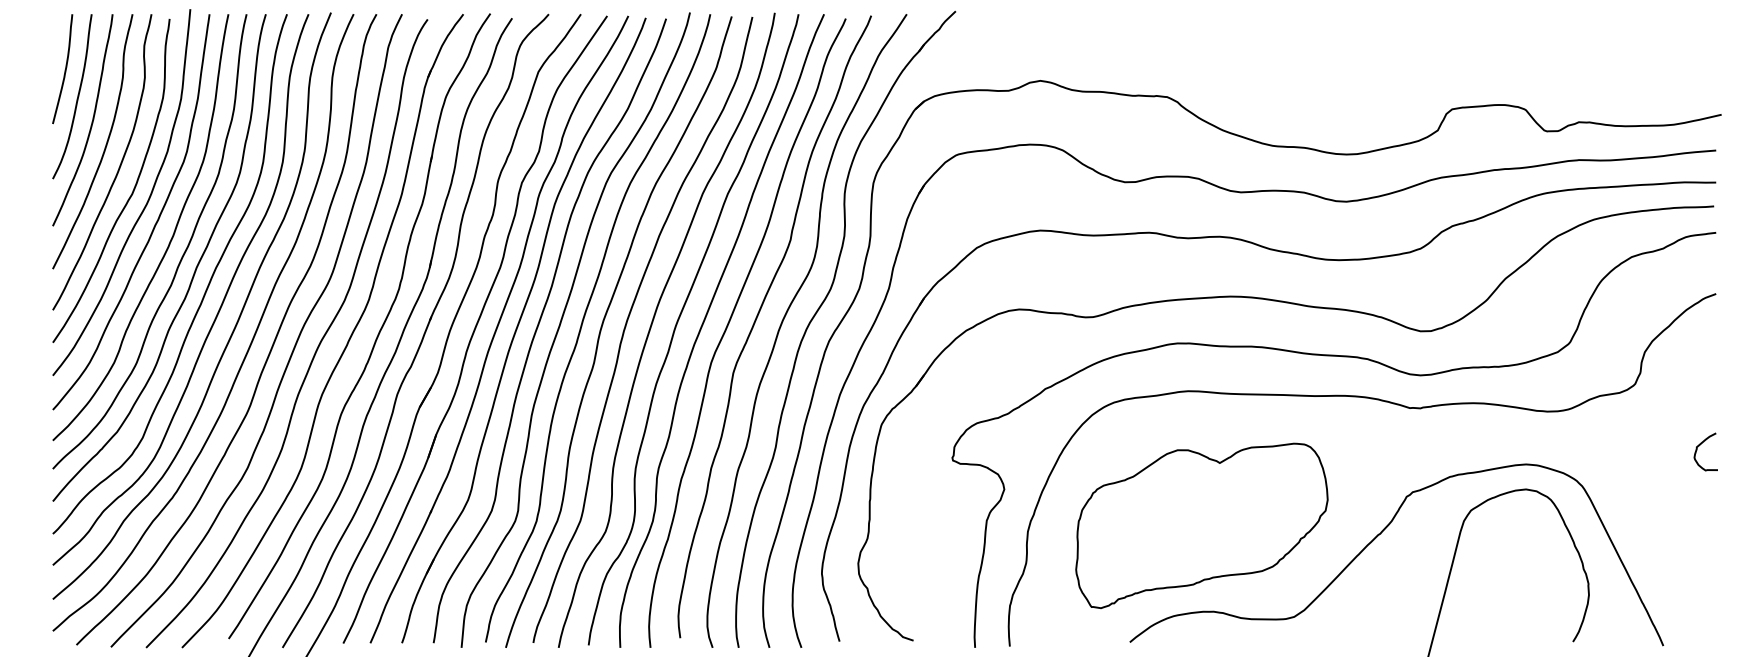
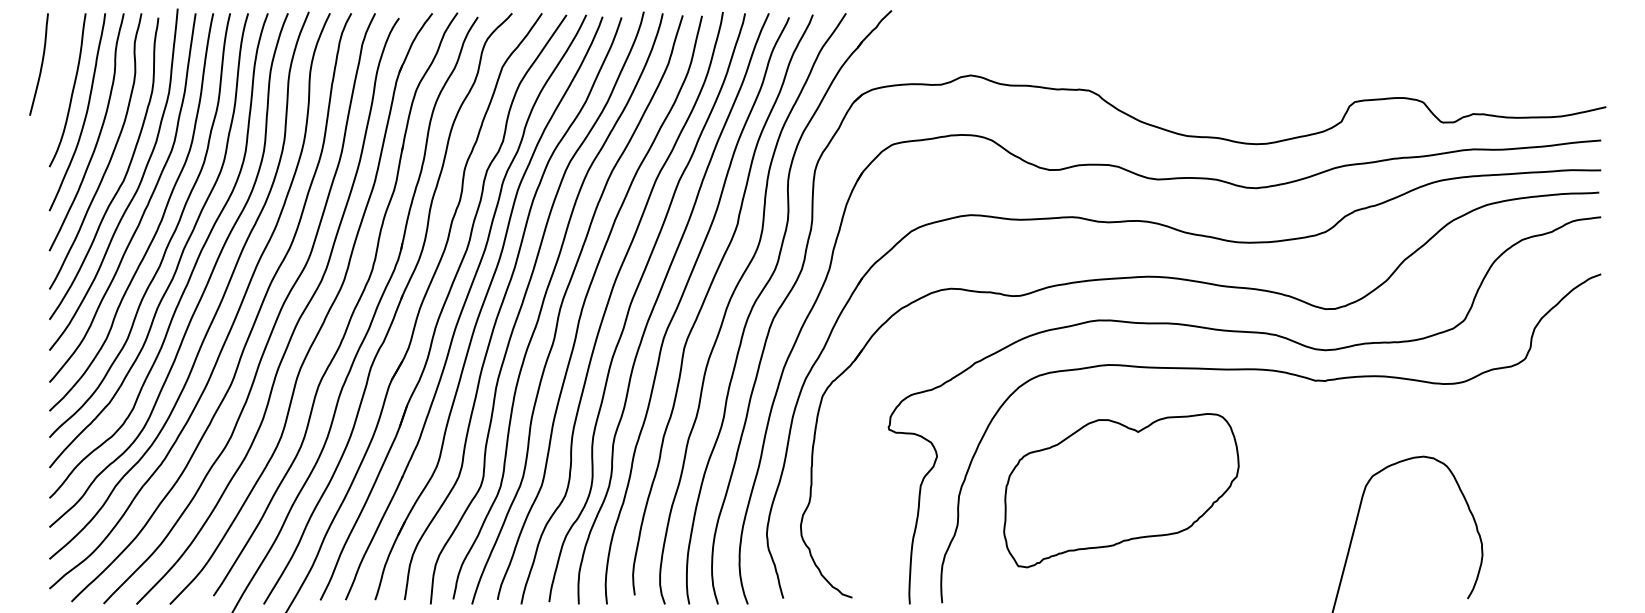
curve: (64, 69) -> (40, 64), moved
curve: (1700, 445) -> (1586, 415), removed
curve: (1378, 536) -> (1286, 500), removed

